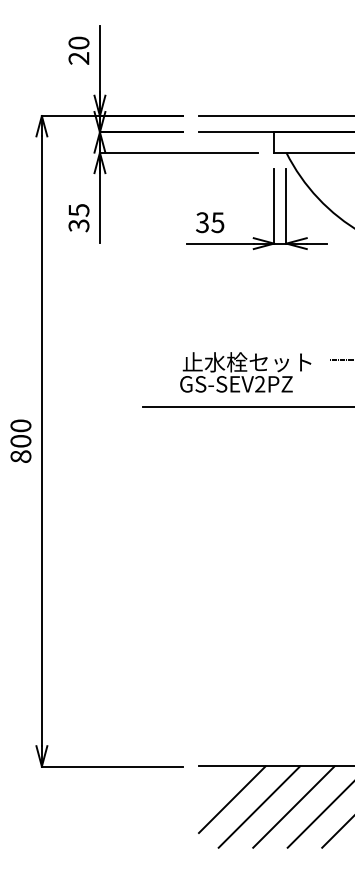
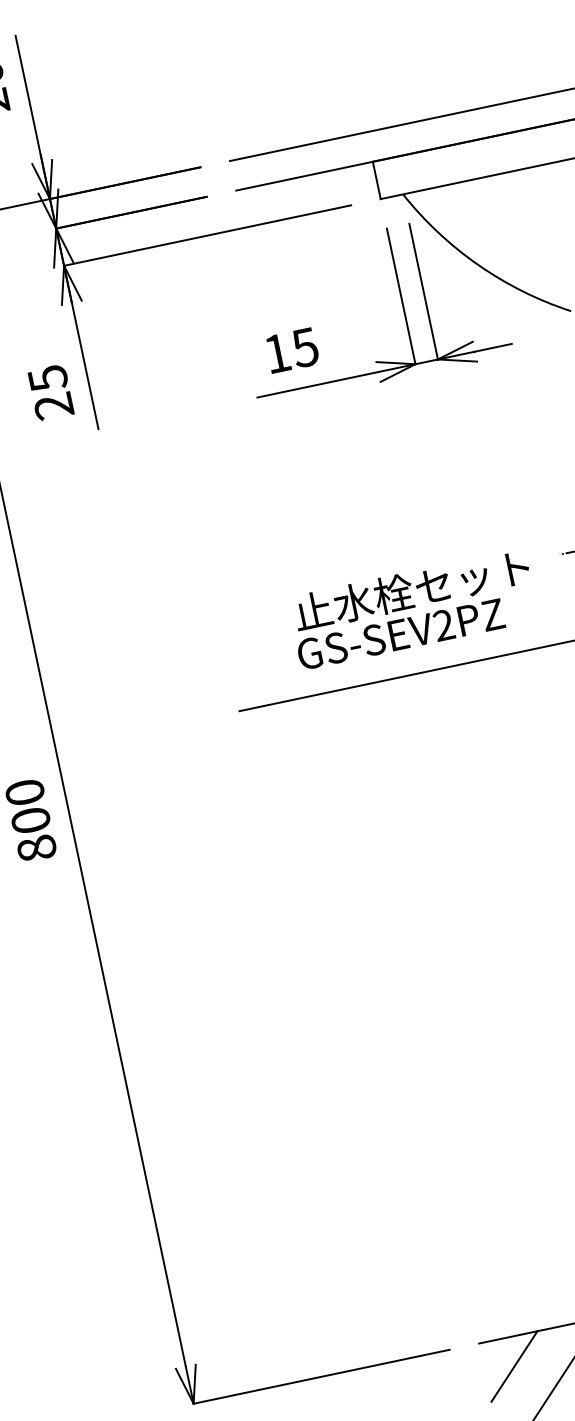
text: (202, 222) -> (277, 353), 35 -> 15
text: (79, 225) -> (54, 405), 35 -> 25
line: (214, 782) -> (513, 1366), added

